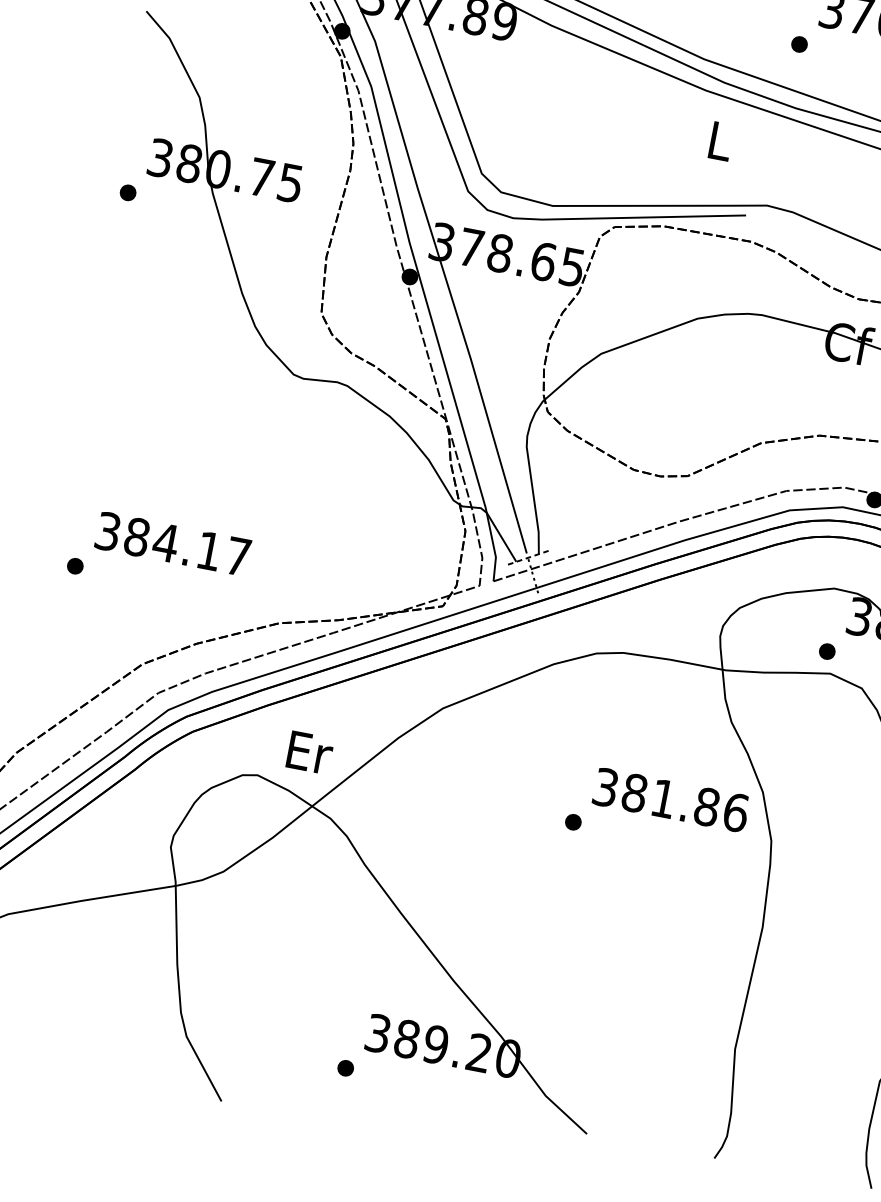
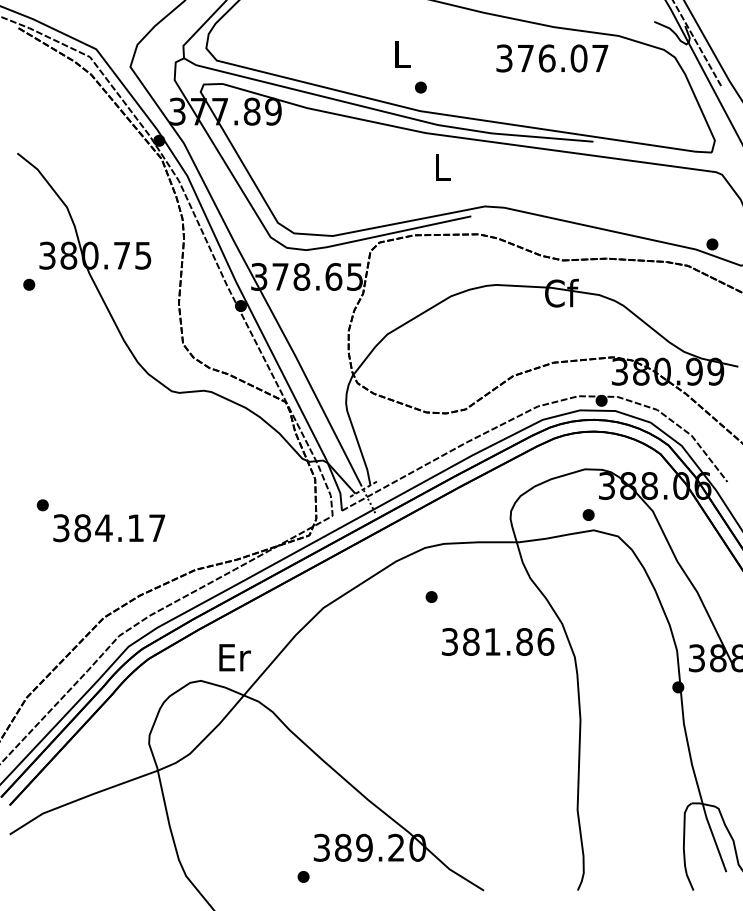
part: (798, 44) -> (420, 87), moved
part: (74, 566) -> (42, 505), moved
part: (573, 821) -> (431, 596), moved

